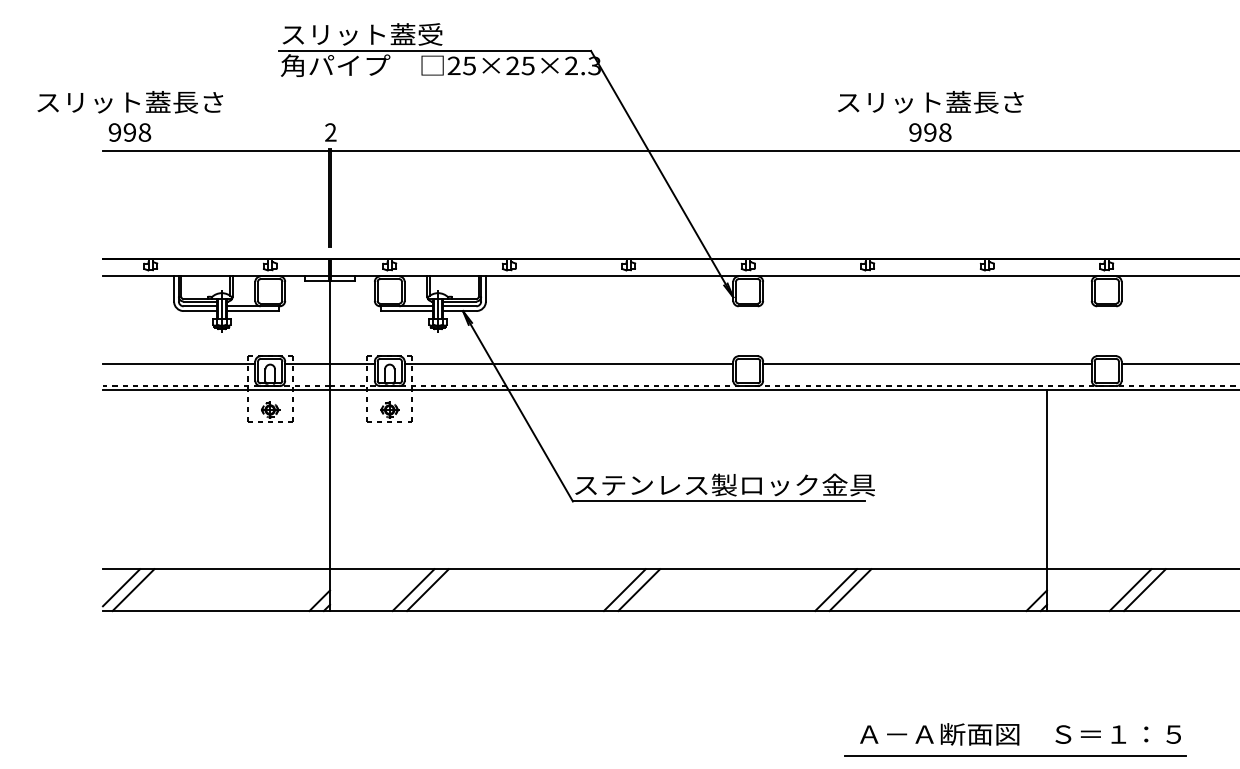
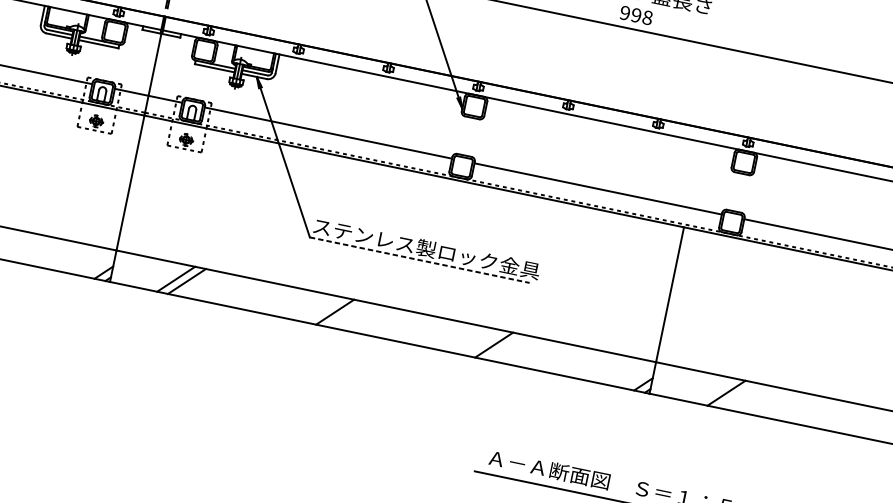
line: (719, 501) -> (420, 260), solid -> dashed
line: (639, 590) -> (346, 314), removed
line: (850, 590) -> (504, 347), removed
line: (1130, 590) -> (715, 391), removed

